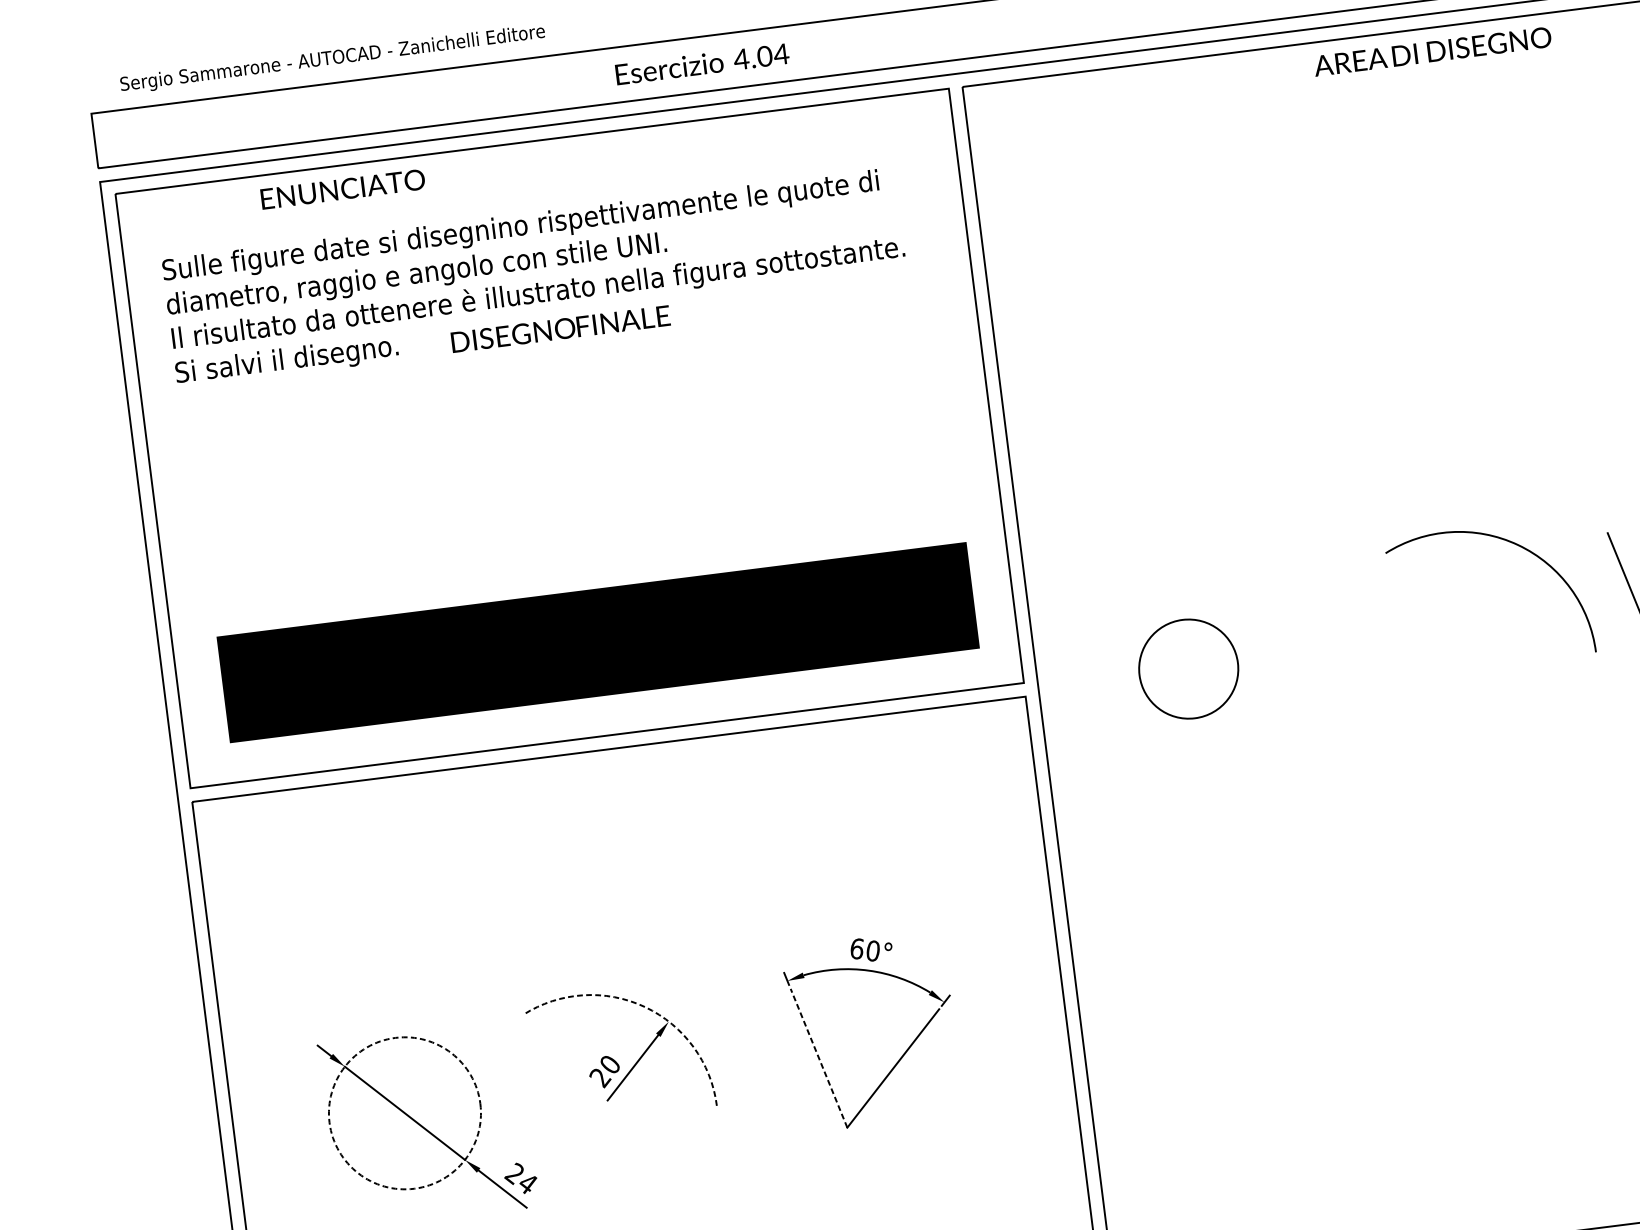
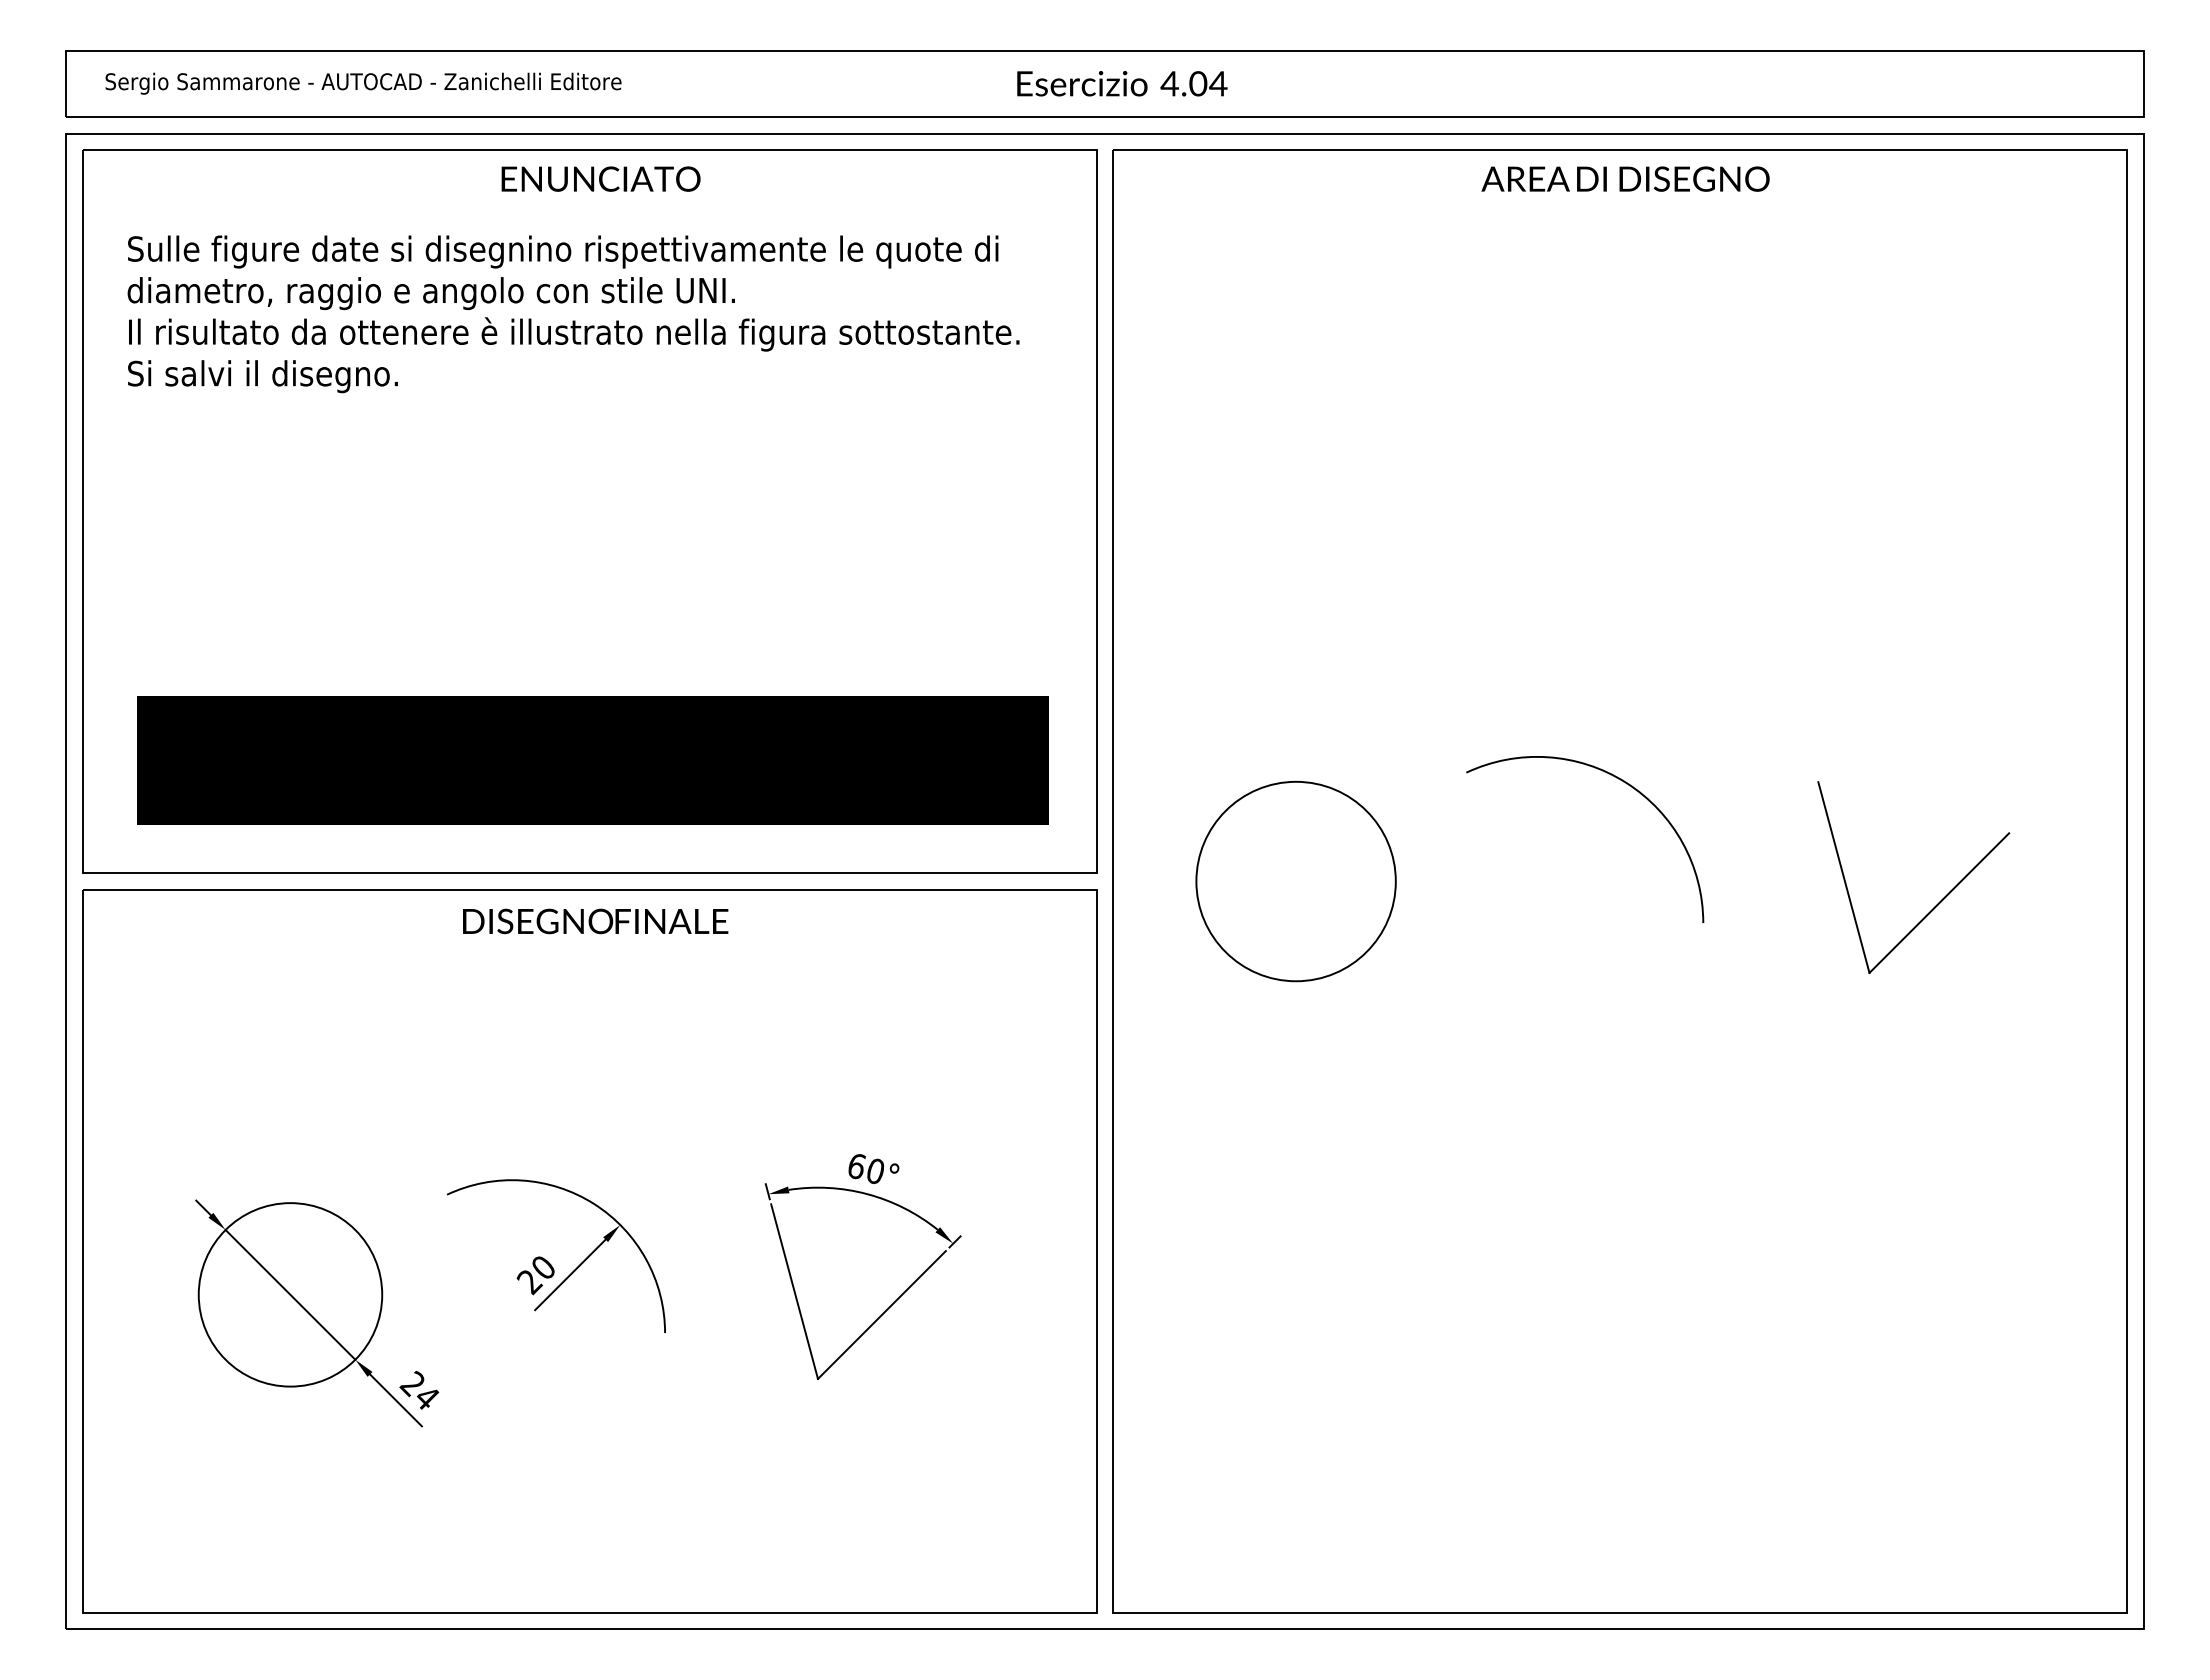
text: (1432, 51) -> (1625, 178), moved
text: (332, 58) -> (363, 83), moved
text: (702, 64) -> (1122, 83), moved
text: (342, 188) -> (600, 178), moved
text: (560, 329) -> (595, 921), moved
arc: (1509, 542) -> (1616, 778), moved
circle: (1188, 669) -> (1295, 881), size x1.67
arc: (645, 1006) -> (594, 1203), dashed -> solid
line: (818, 1058) -> (794, 1291), dashed -> solid
circle: (404, 1113) -> (290, 1294), dashed -> solid

